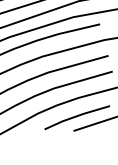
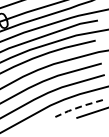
line: (76, 116) -> (78, 107), solid -> dashed

